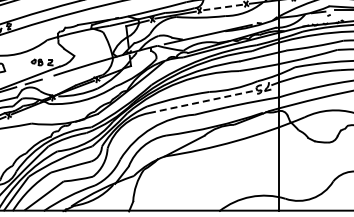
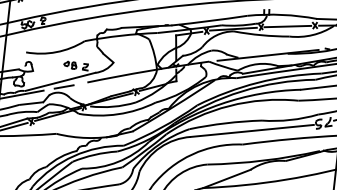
line: (222, 7) -> (287, 26), dashed -> solid
line: (202, 101) -> (252, 130), dashed -> solid

